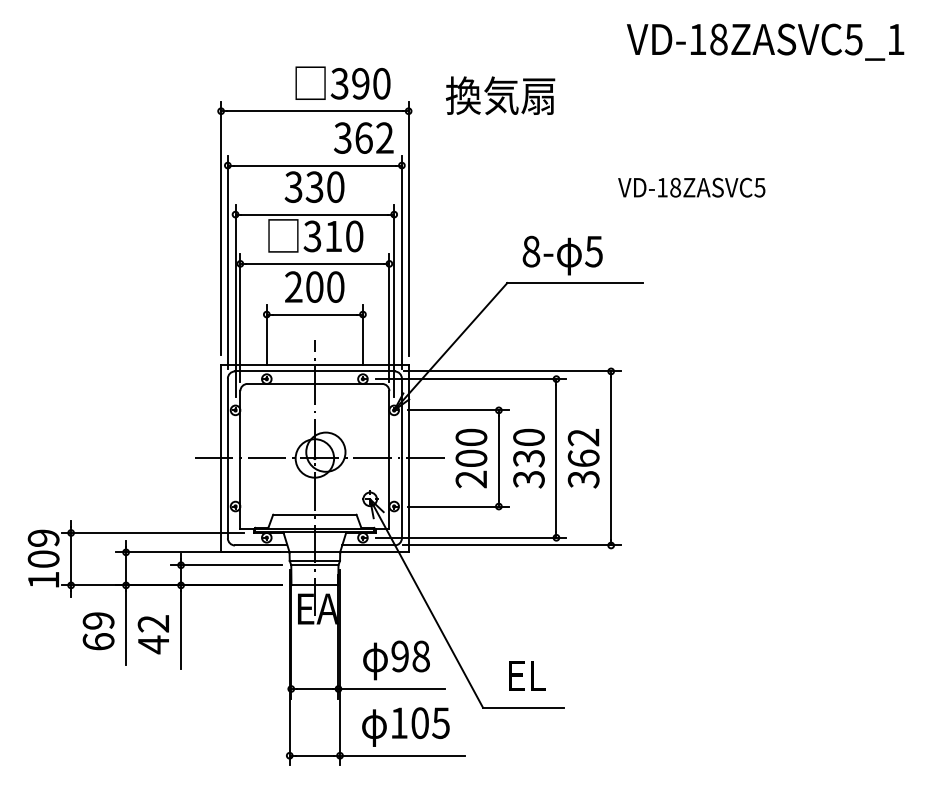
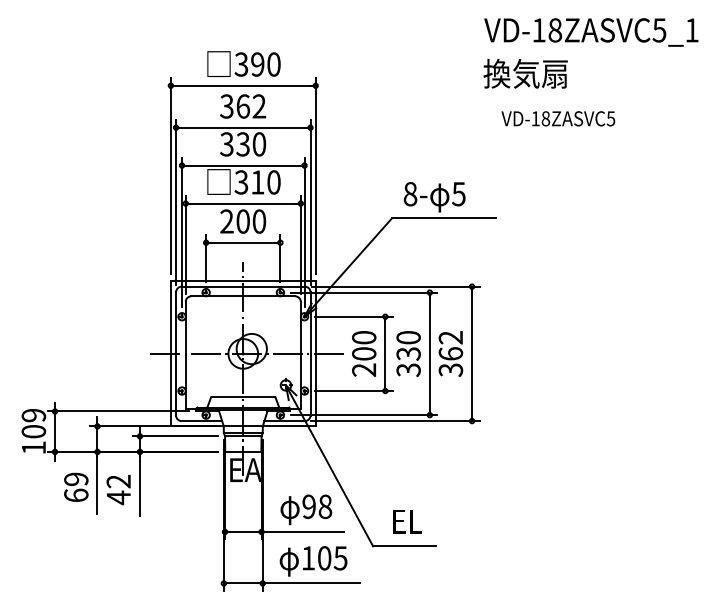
text: (342, 82) -> (243, 63), moved
text: (500, 95) -> (525, 73), moved
text: (364, 138) -> (243, 106), moved
text: (691, 187) -> (558, 118), moved

